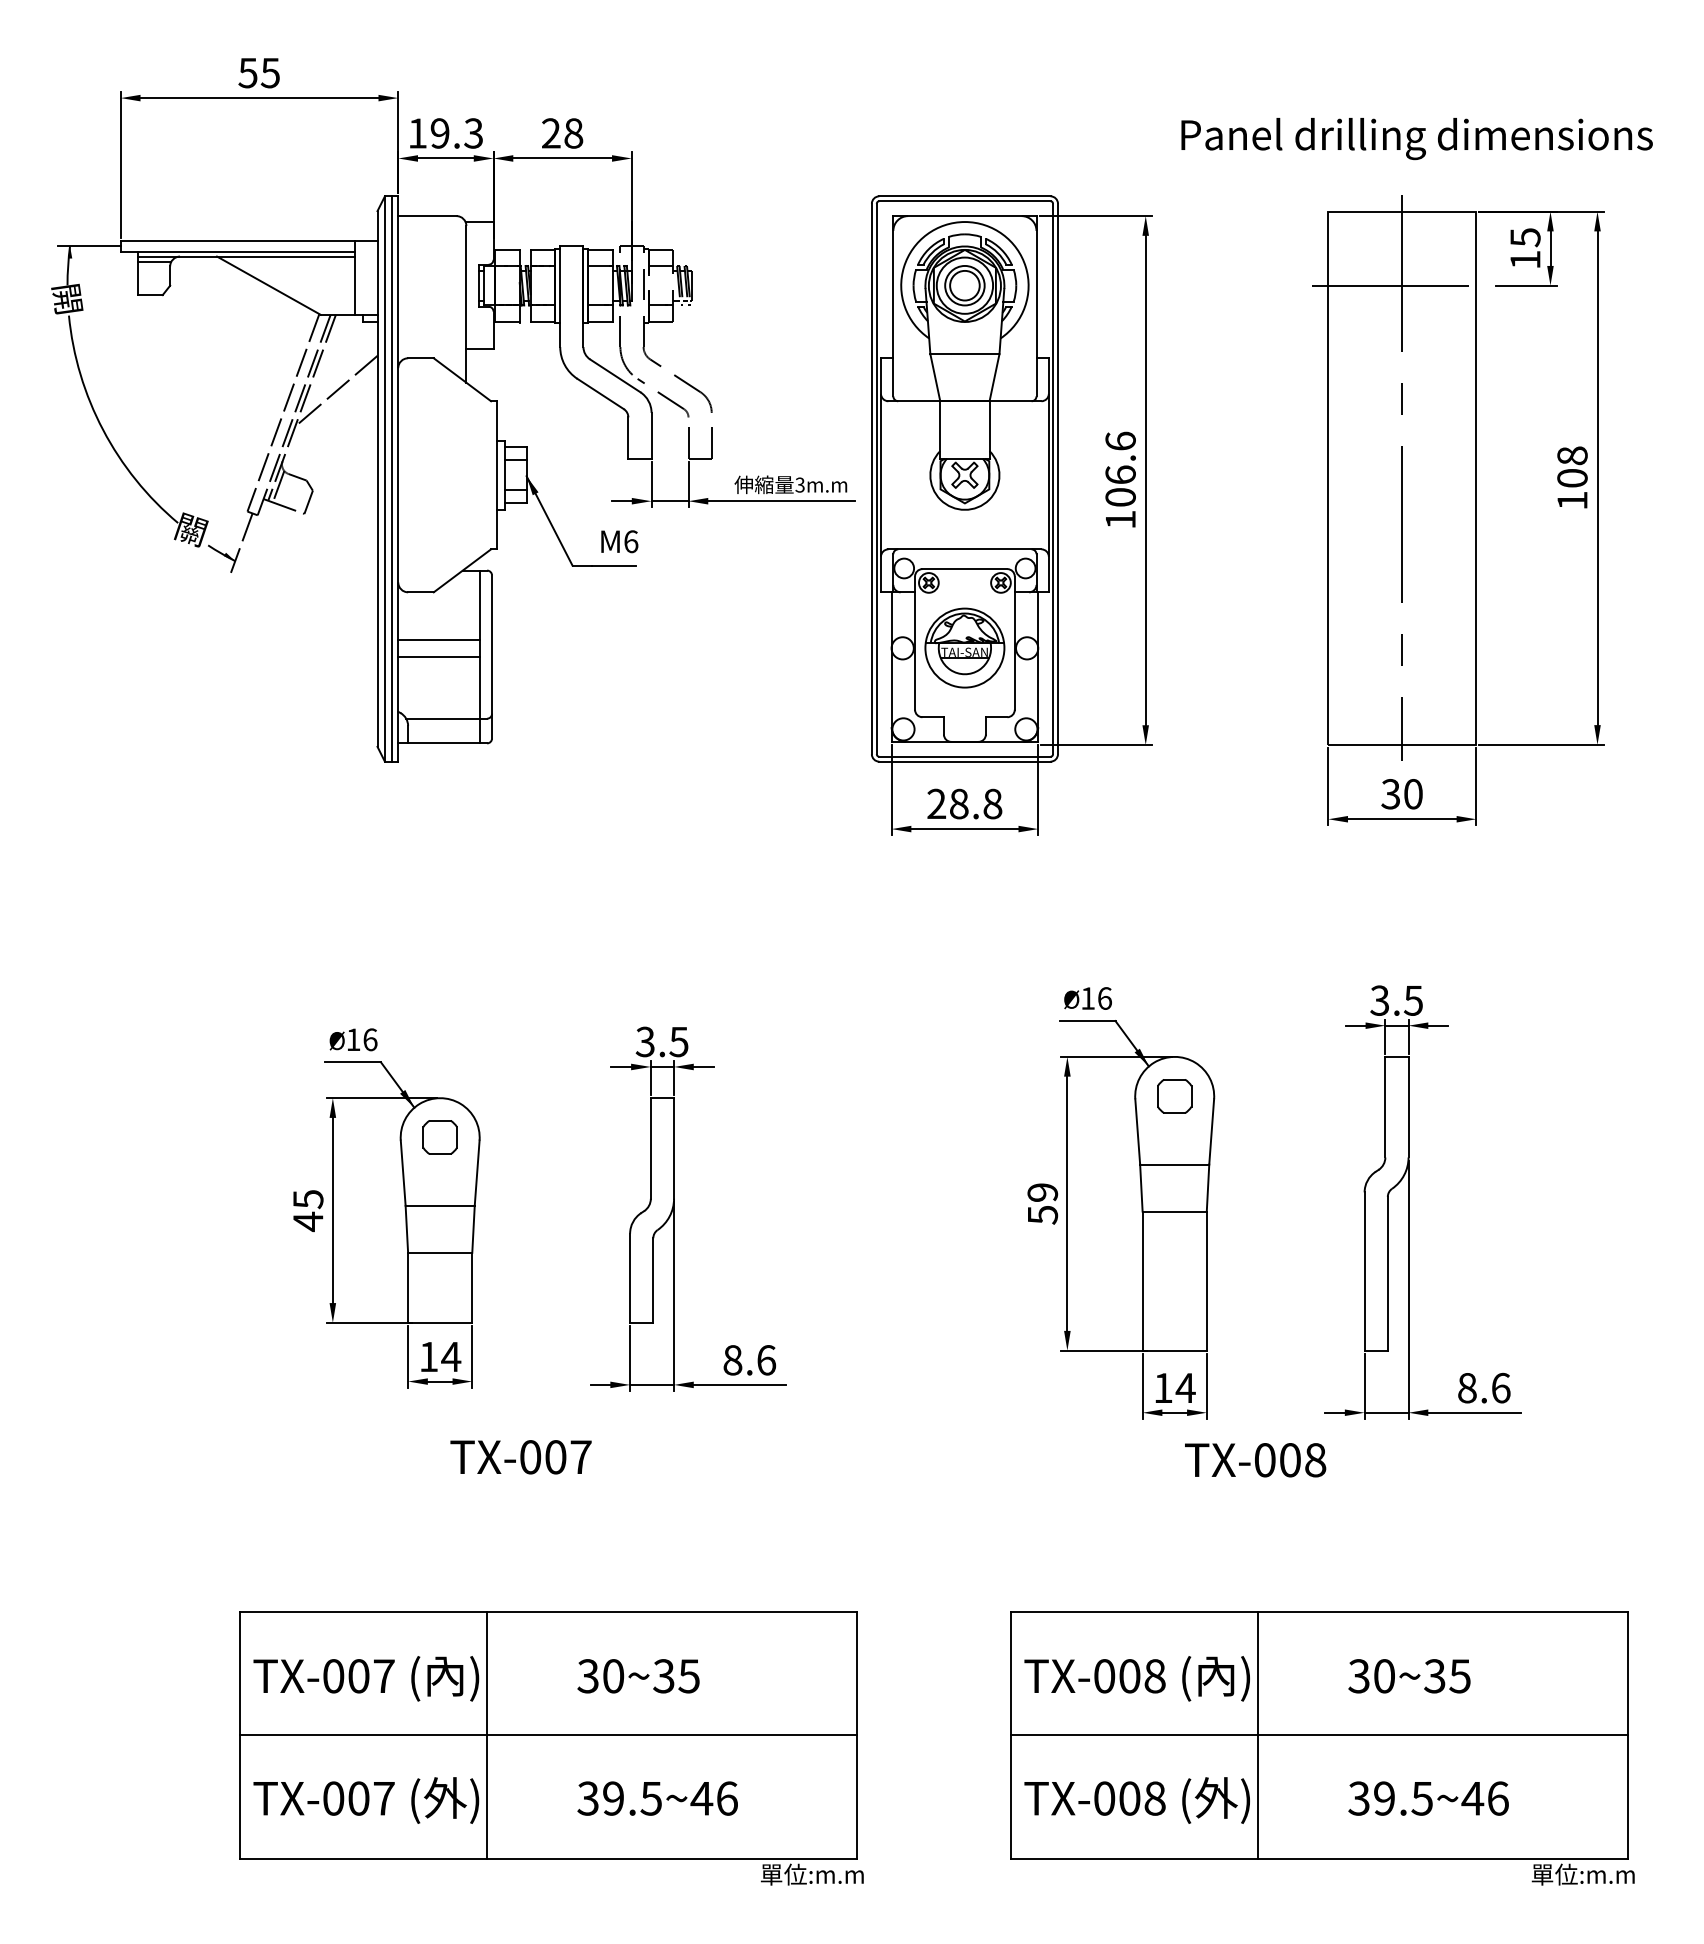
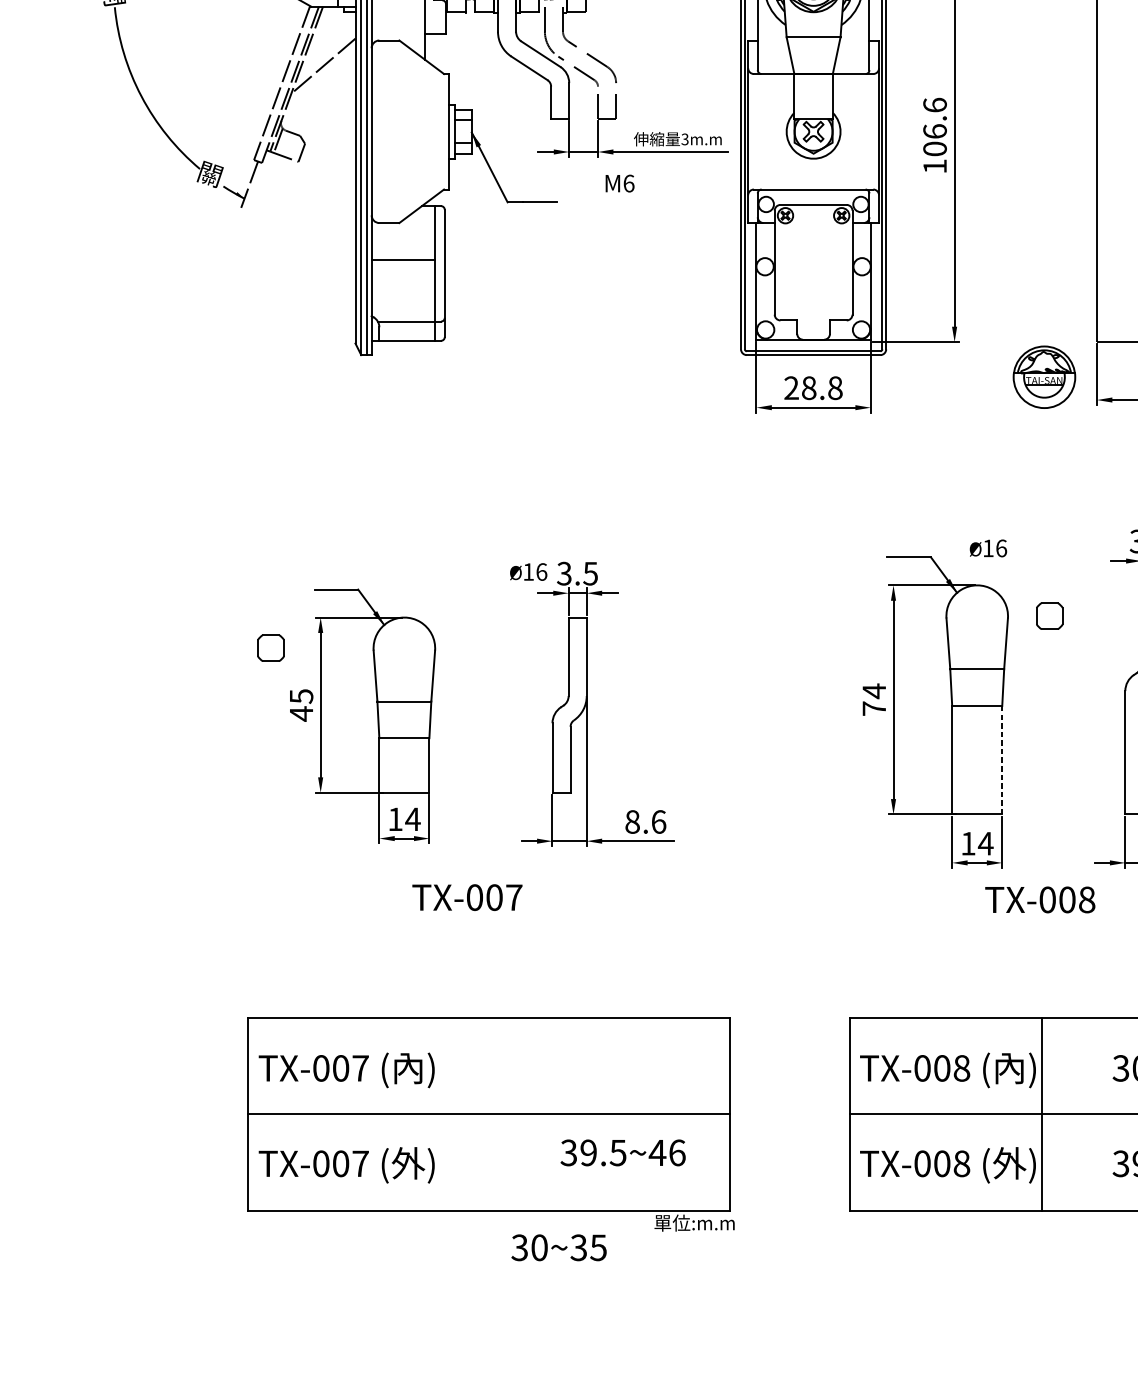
text: (619, 541) -> (619, 183), moved
part: (964, 647) -> (1044, 376), moved
line: (438, 656) -> (403, 273), removed
text: (1087, 998) -> (987, 548), moved
text: (353, 1039) -> (528, 571), moved
part: (1174, 1096) -> (1049, 616), moved
part: (439, 1137) -> (270, 648), moved
text: (1042, 1203) -> (874, 699), 59 -> 74
line: (1206, 1281) -> (1002, 760), solid -> dashed
text: (638, 1676) -> (559, 1247), moved
line: (486, 1734) -> (440, 1113), removed
text: (657, 1798) -> (622, 1152), moved

